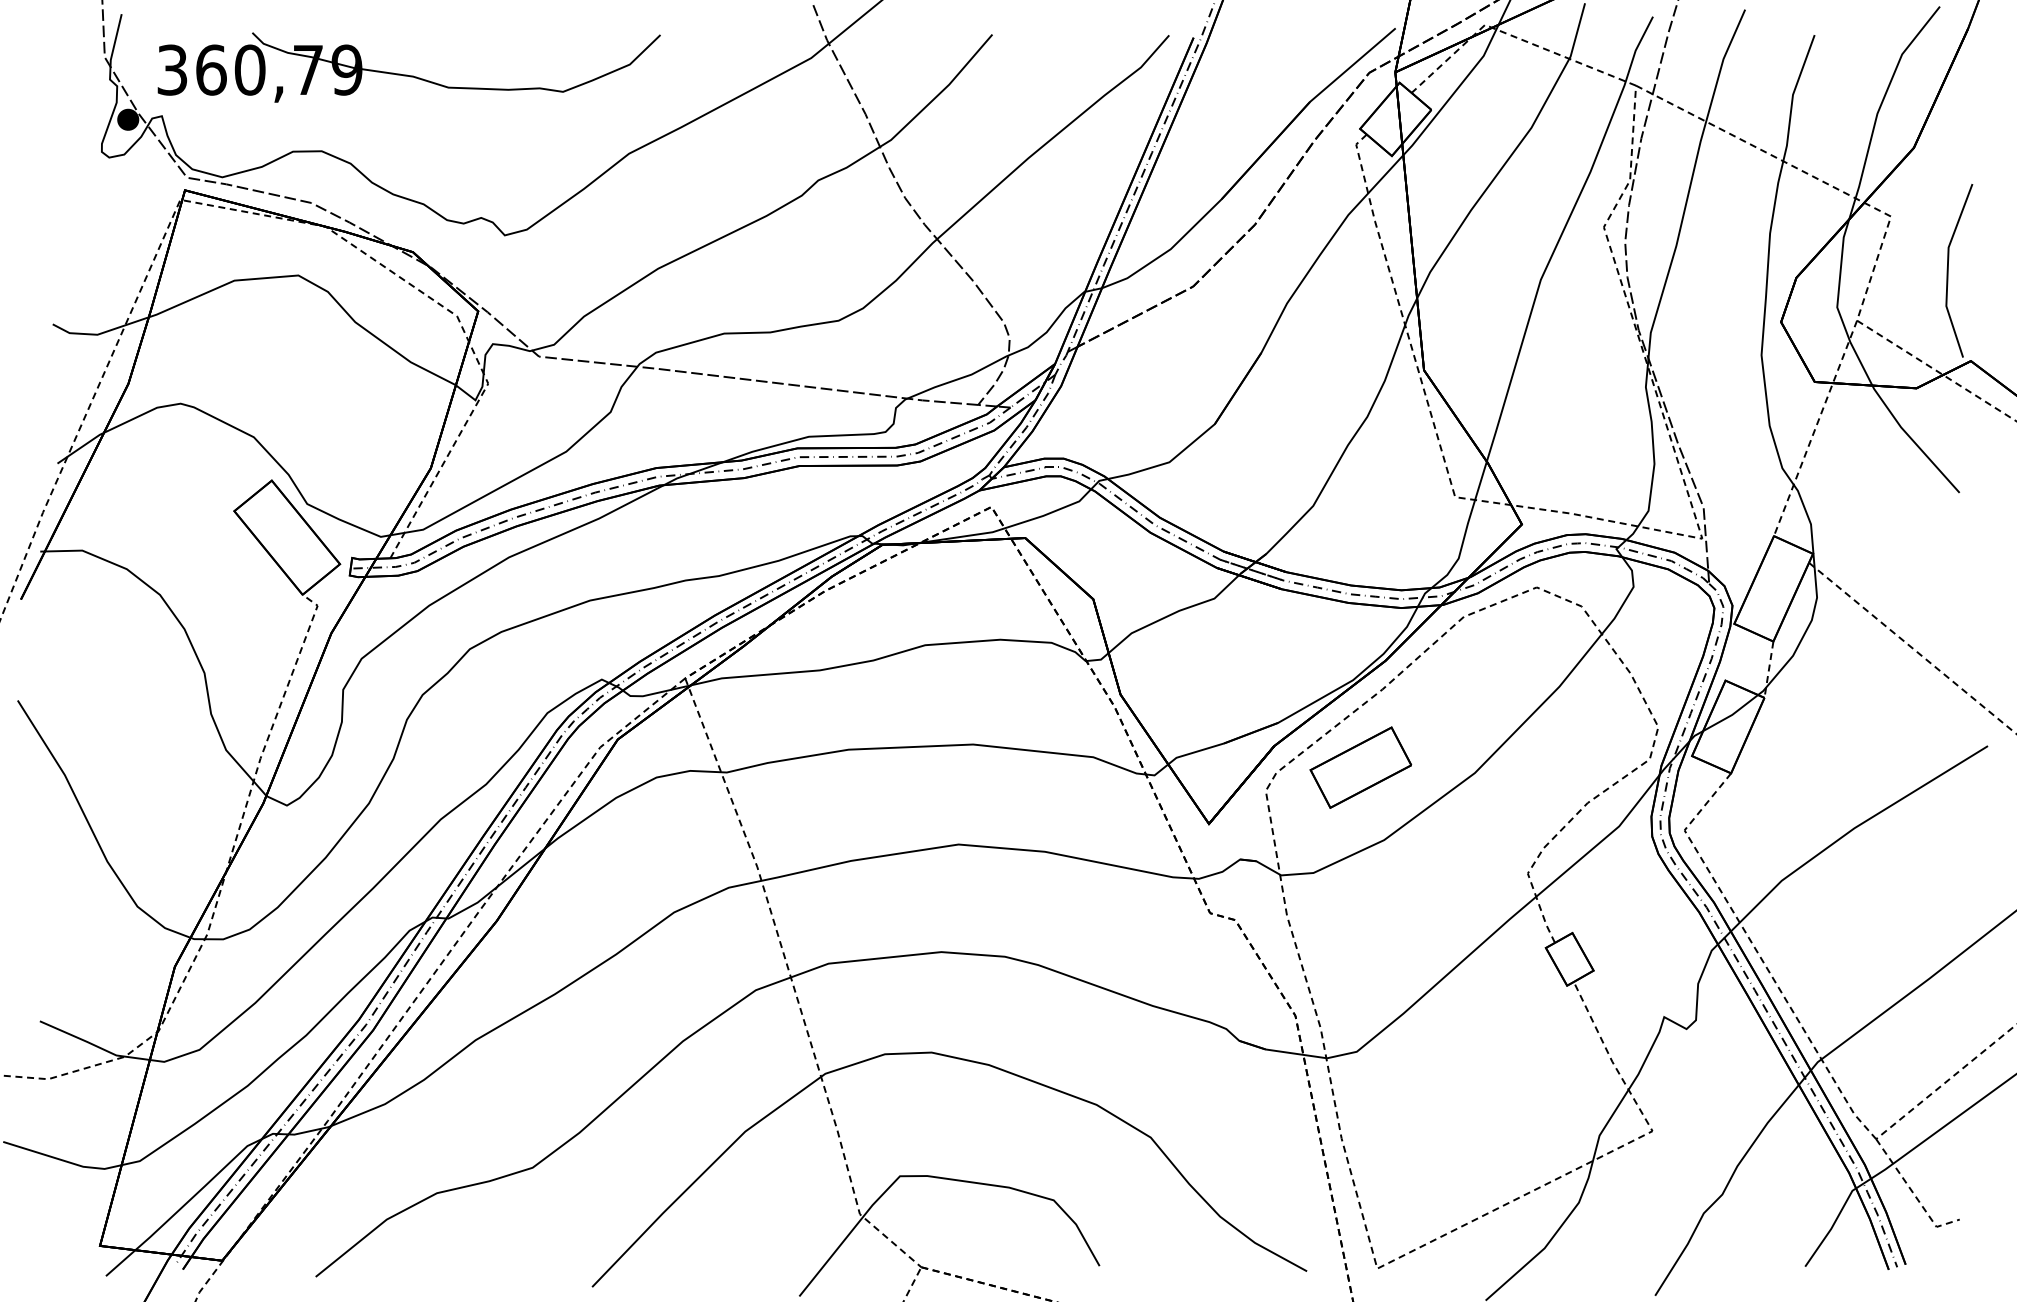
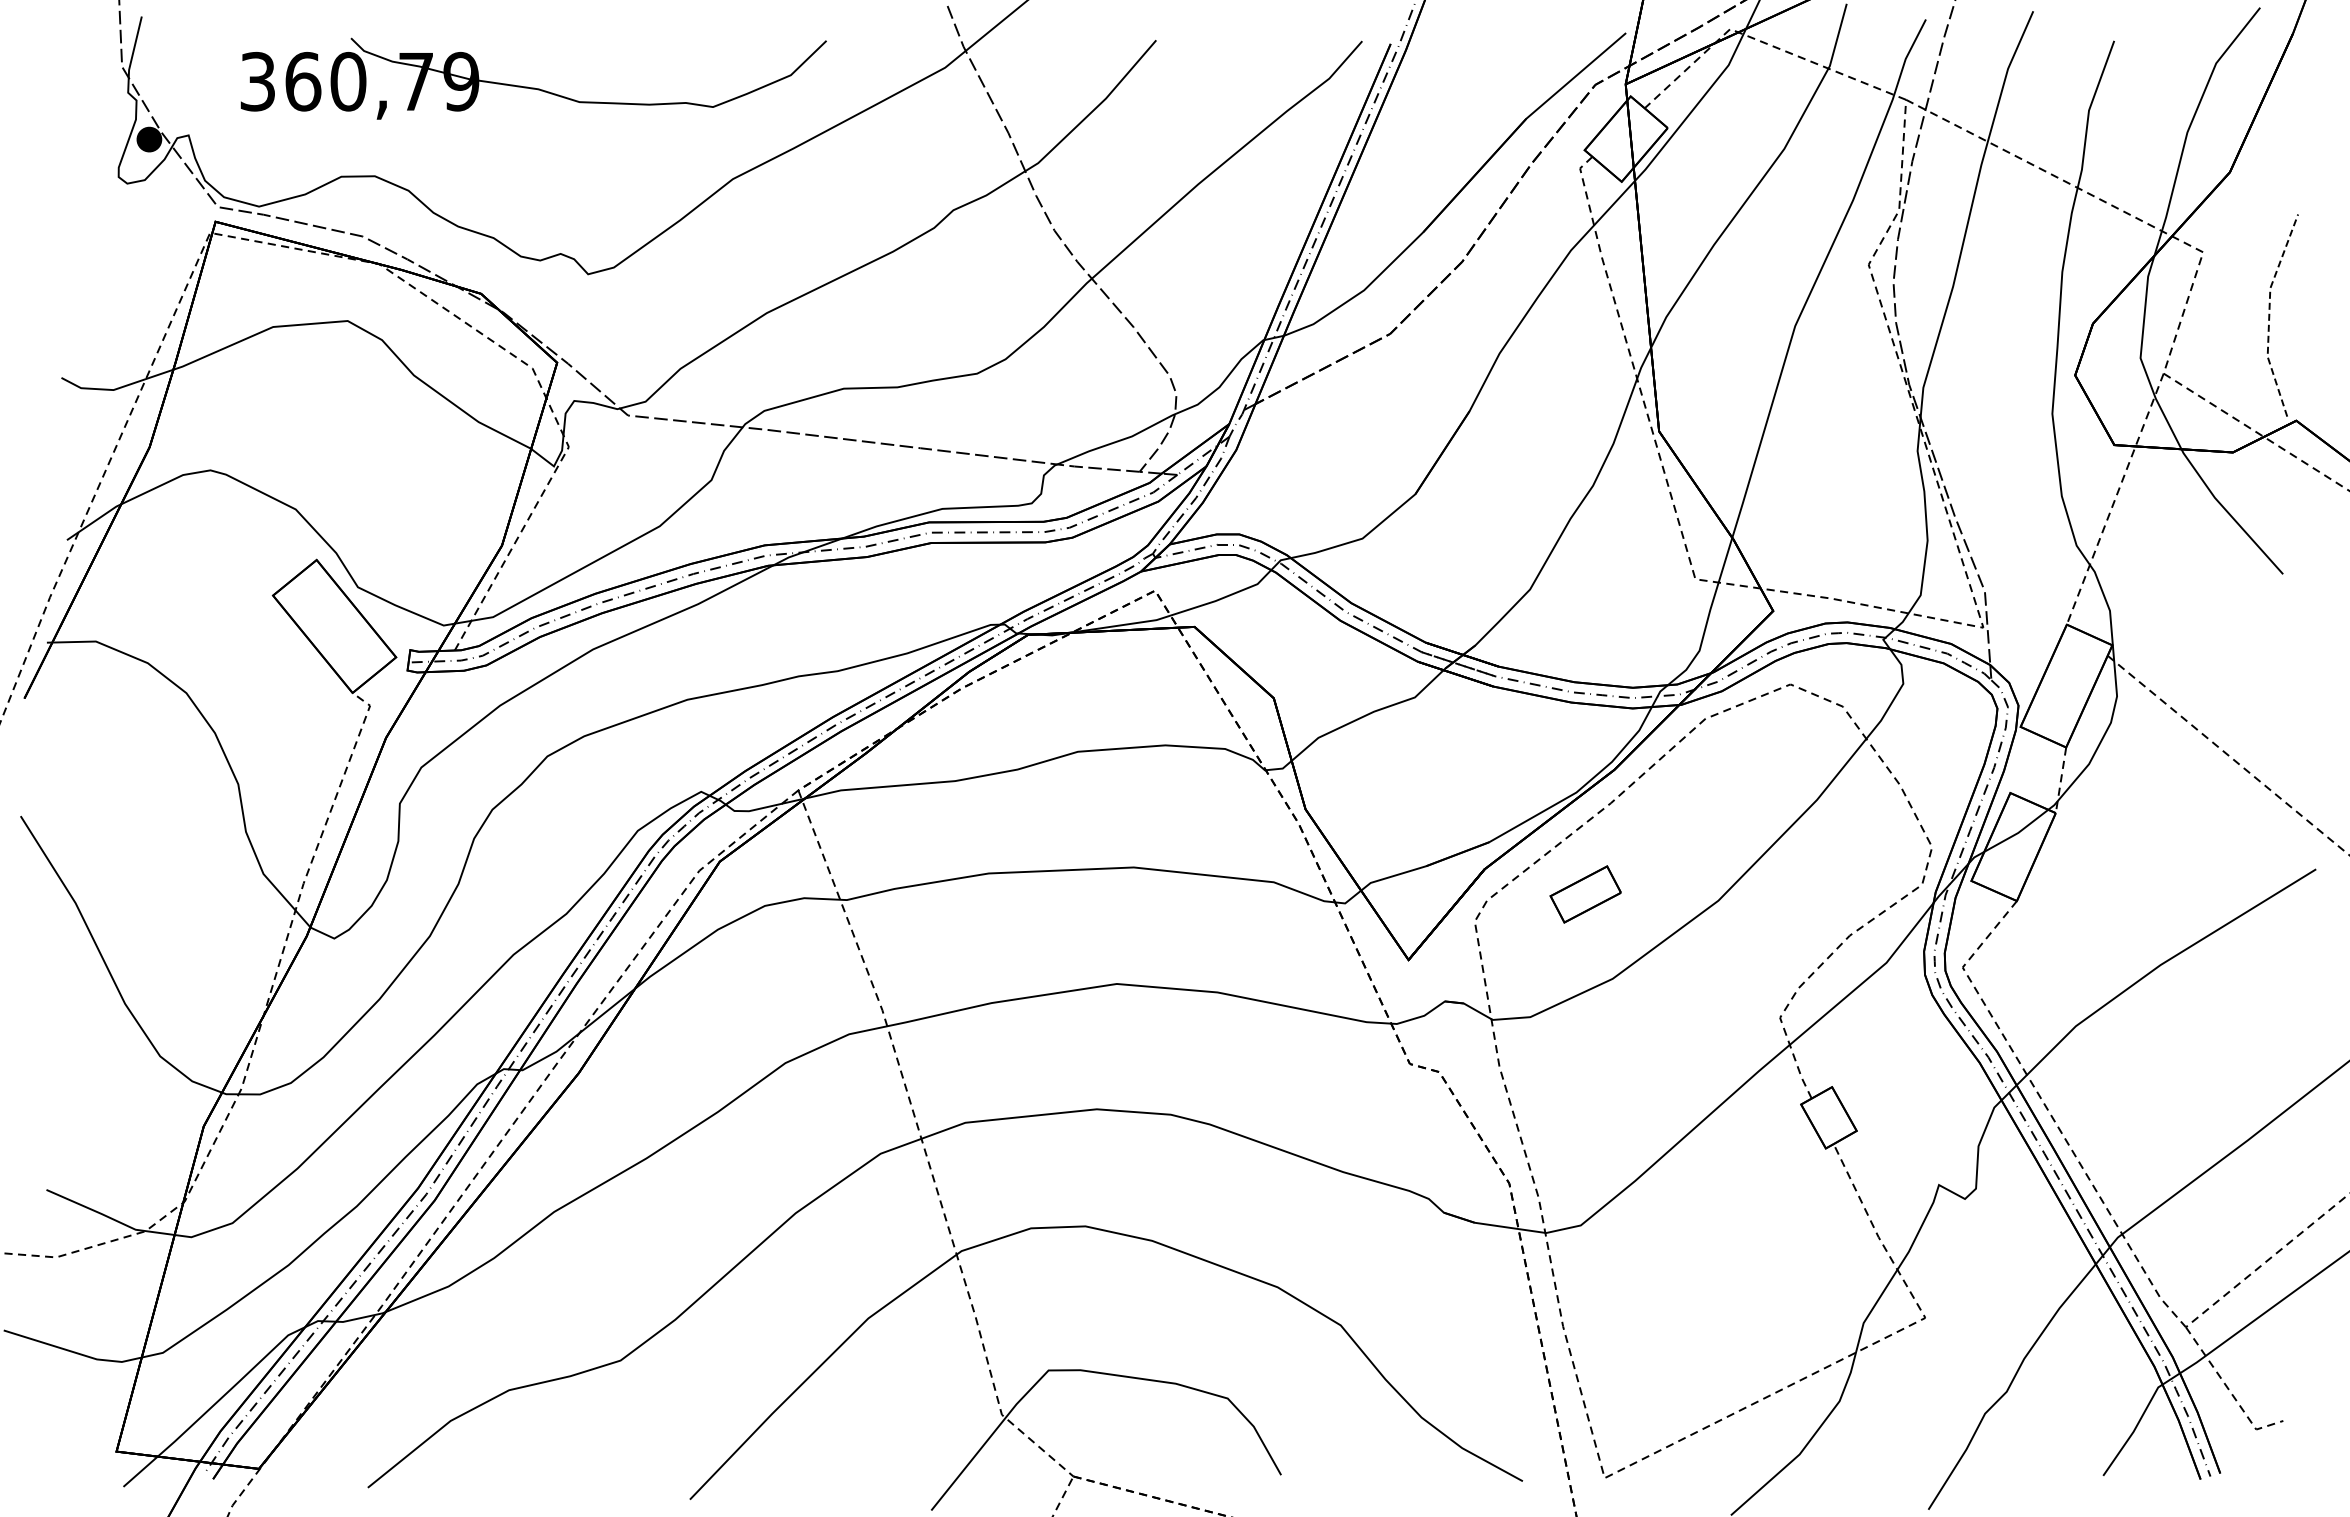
part: (408, 75) -> (533, 87), moved
line: (1947, 269) -> (2269, 314), solid -> dashed
part: (1360, 767) -> (1585, 894), size x0.6

